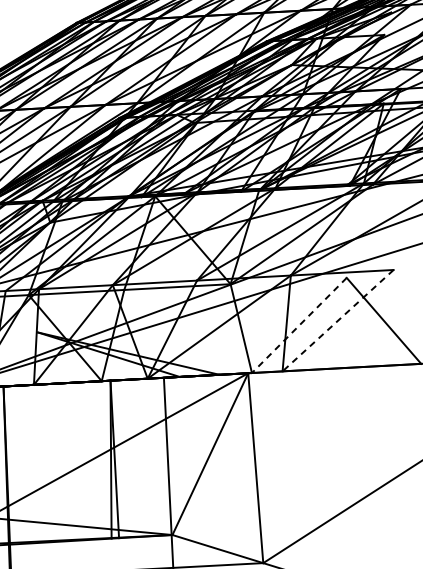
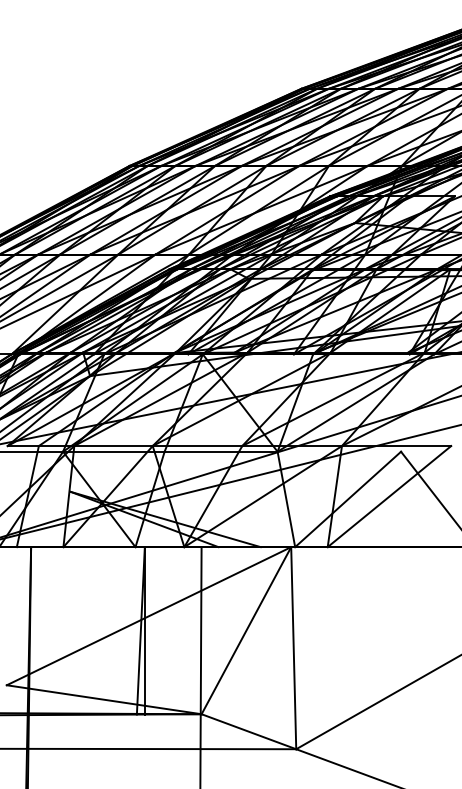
line: (338, 320) -> (389, 496), dashed -> solid
line: (298, 325) -> (347, 499), dashed -> solid

